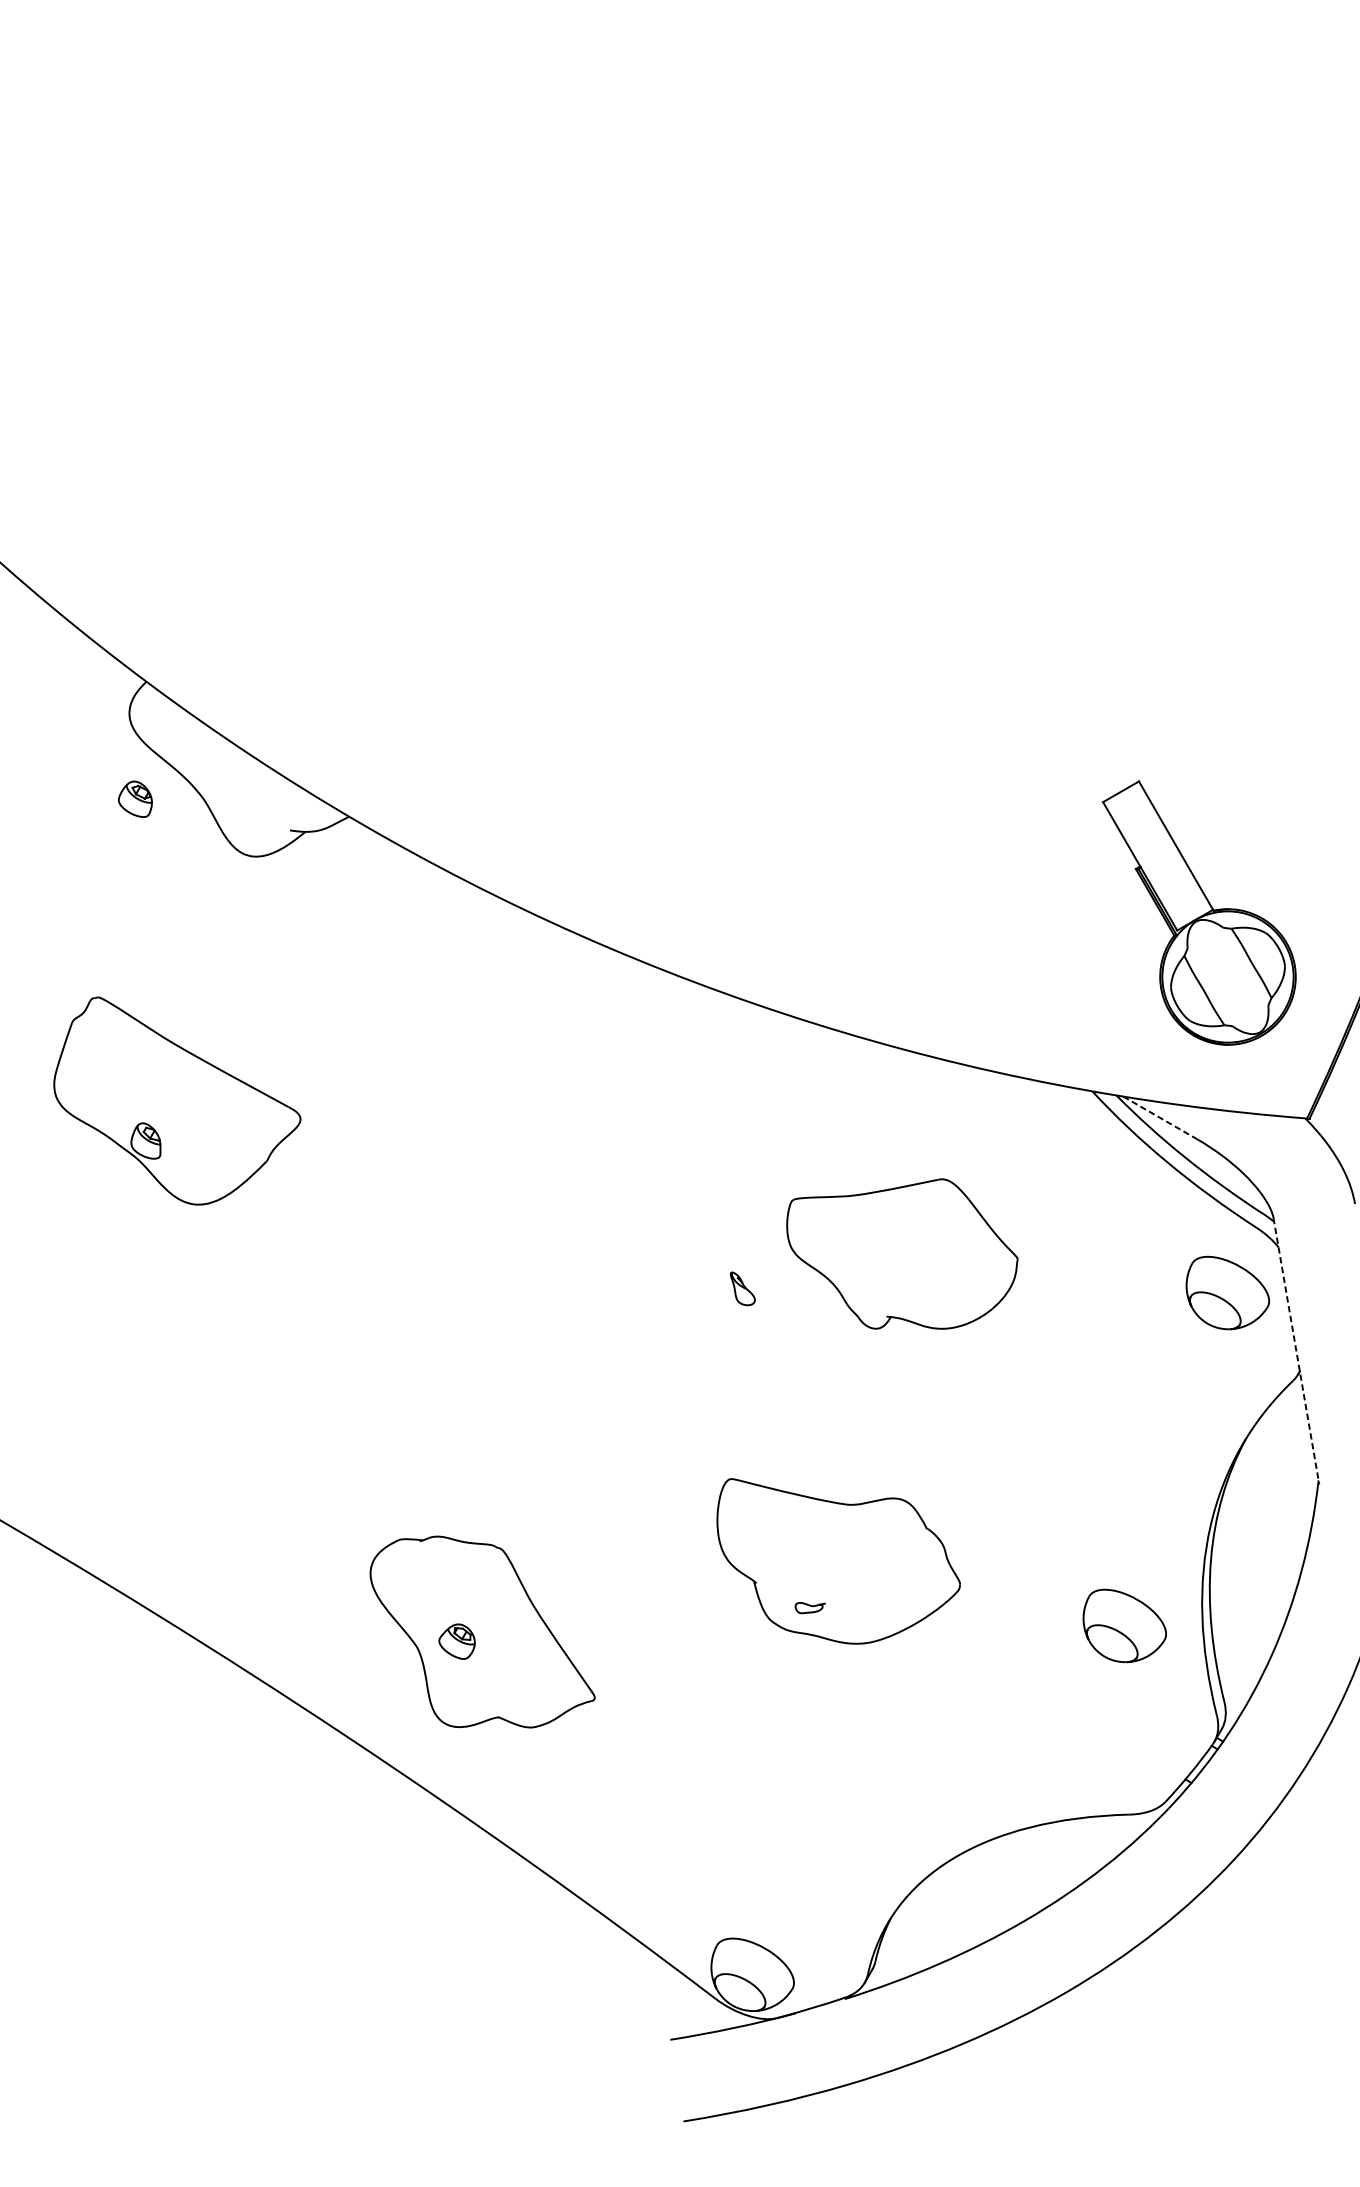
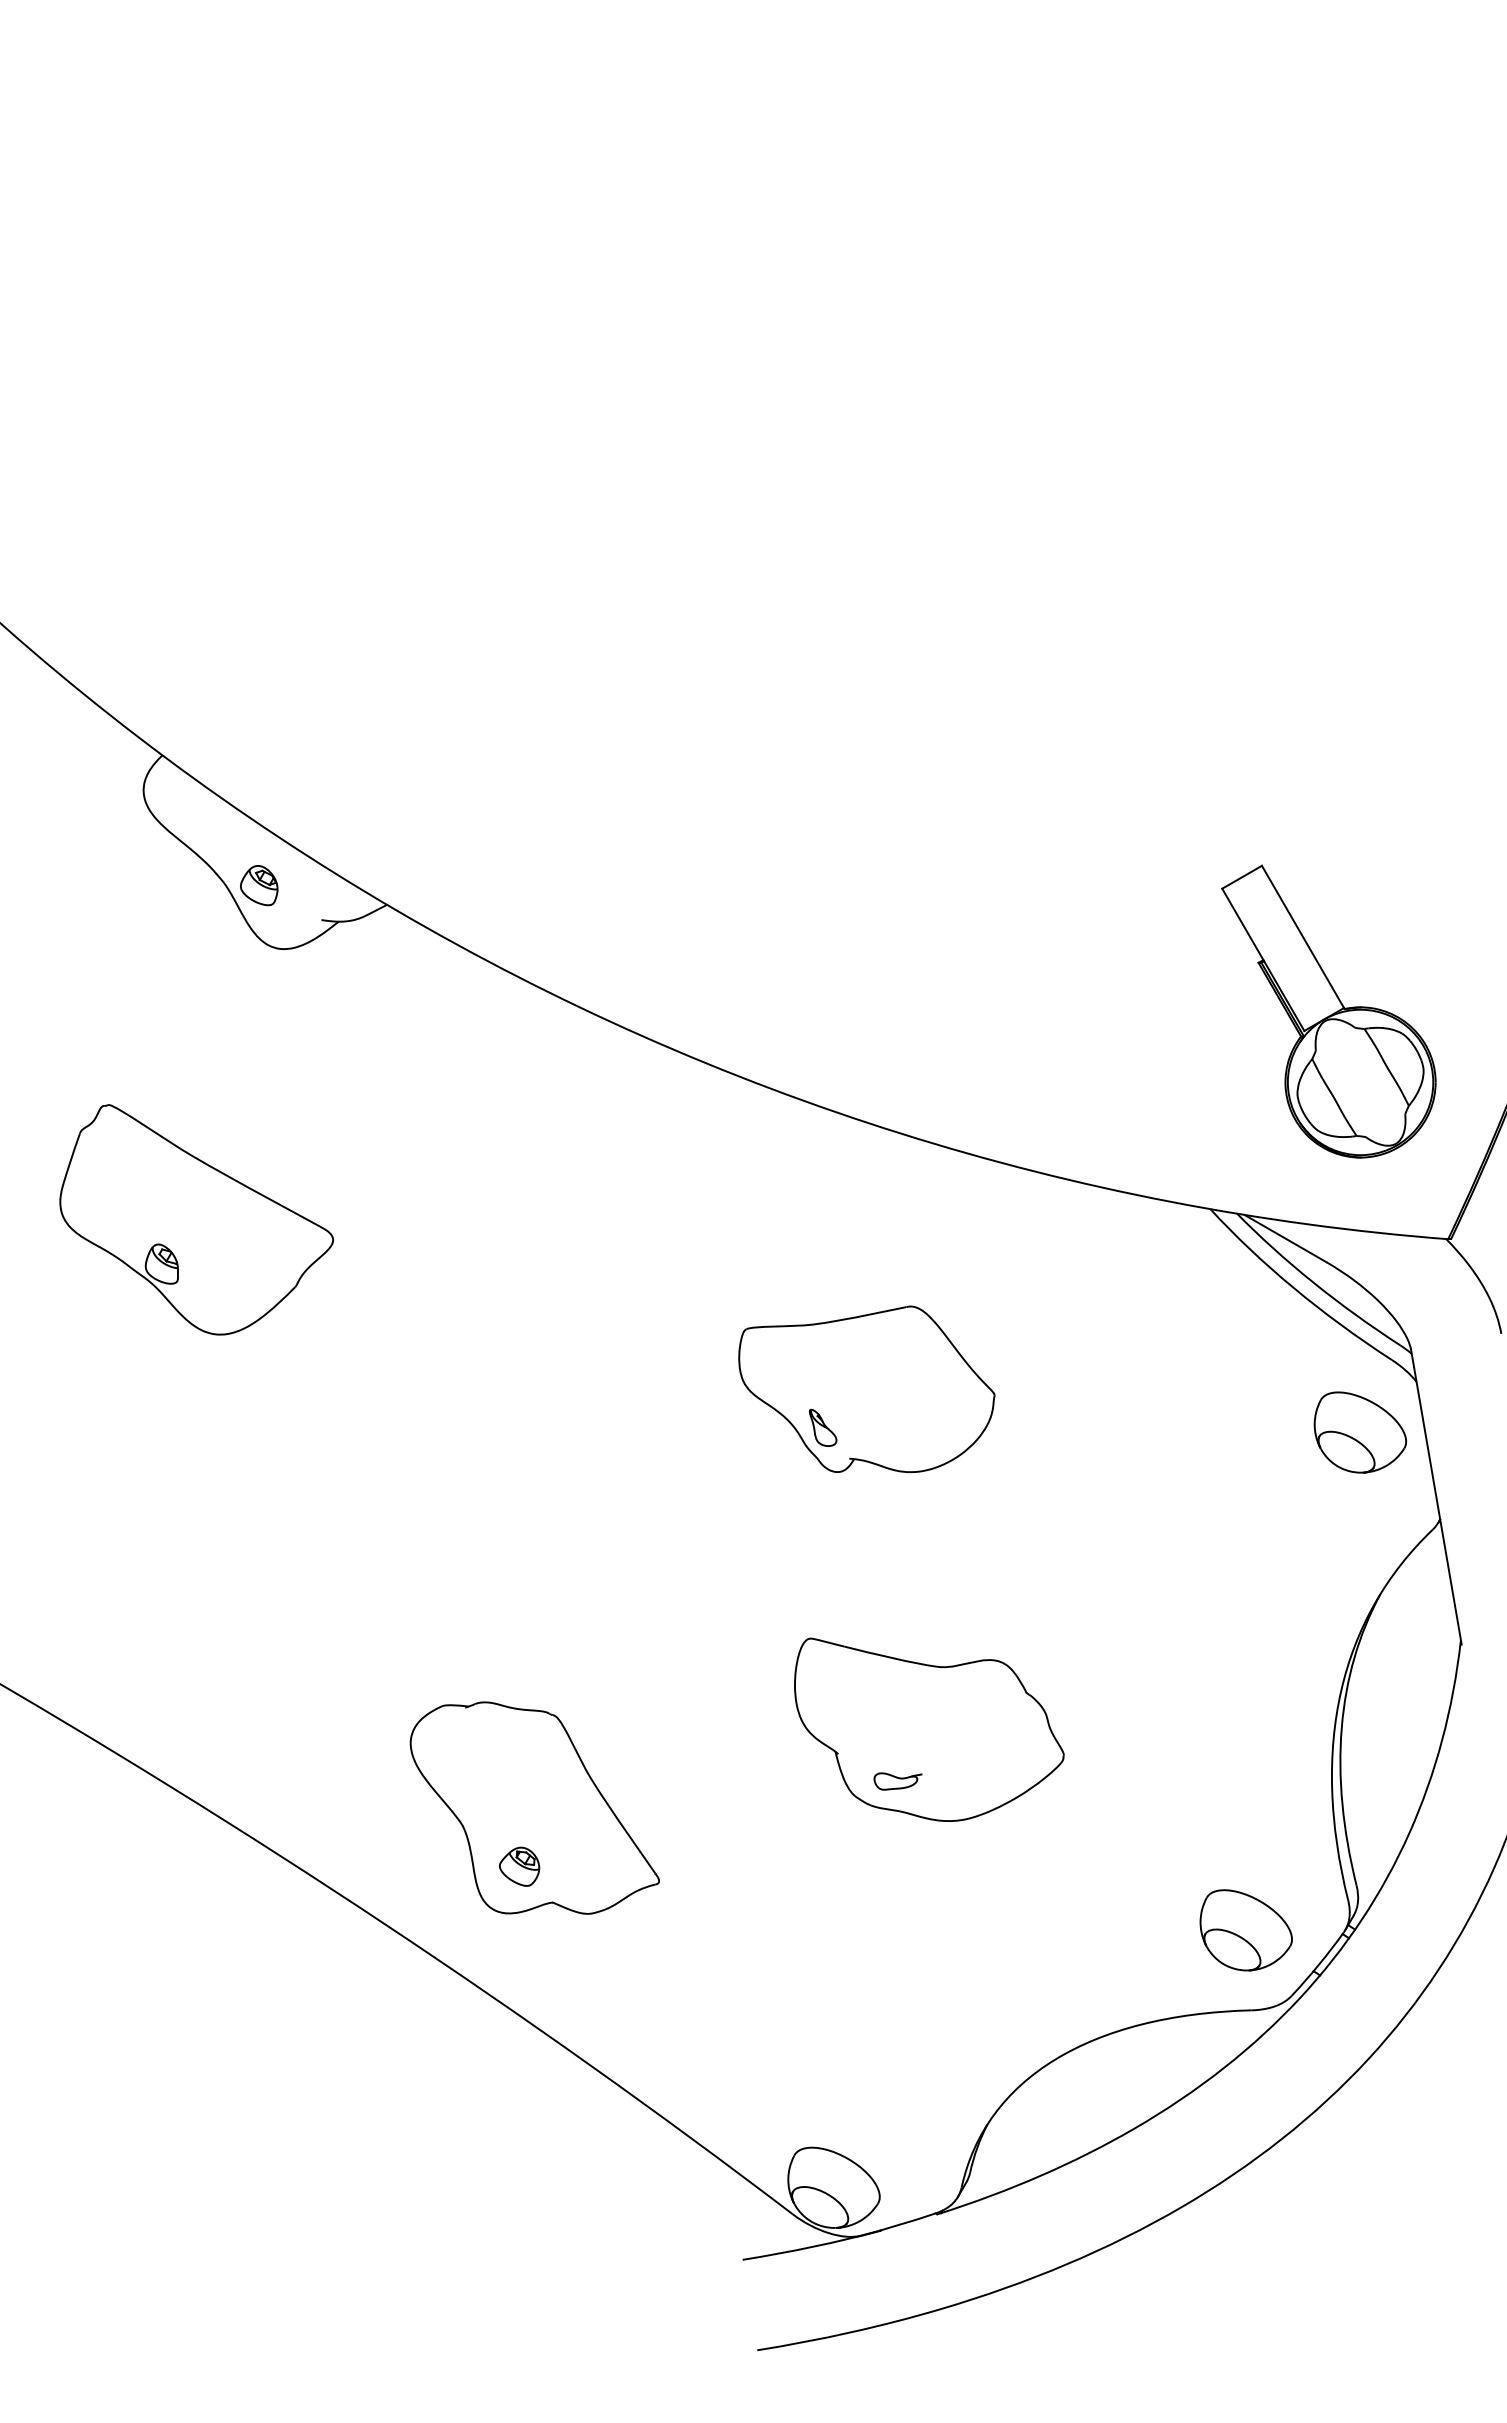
part: (135, 799) -> (259, 885), moved
line: (1160, 1117) -> (1285, 1238), dashed -> solid
part: (902, 1254) -> (866, 1389), moved
line: (1296, 1351) -> (1436, 1497), dashed -> solid
part: (809, 1608) -> (897, 1781), size x1.43
part: (1124, 1626) -> (1245, 1930), moved
part: (457, 1641) -> (519, 1866), moved

